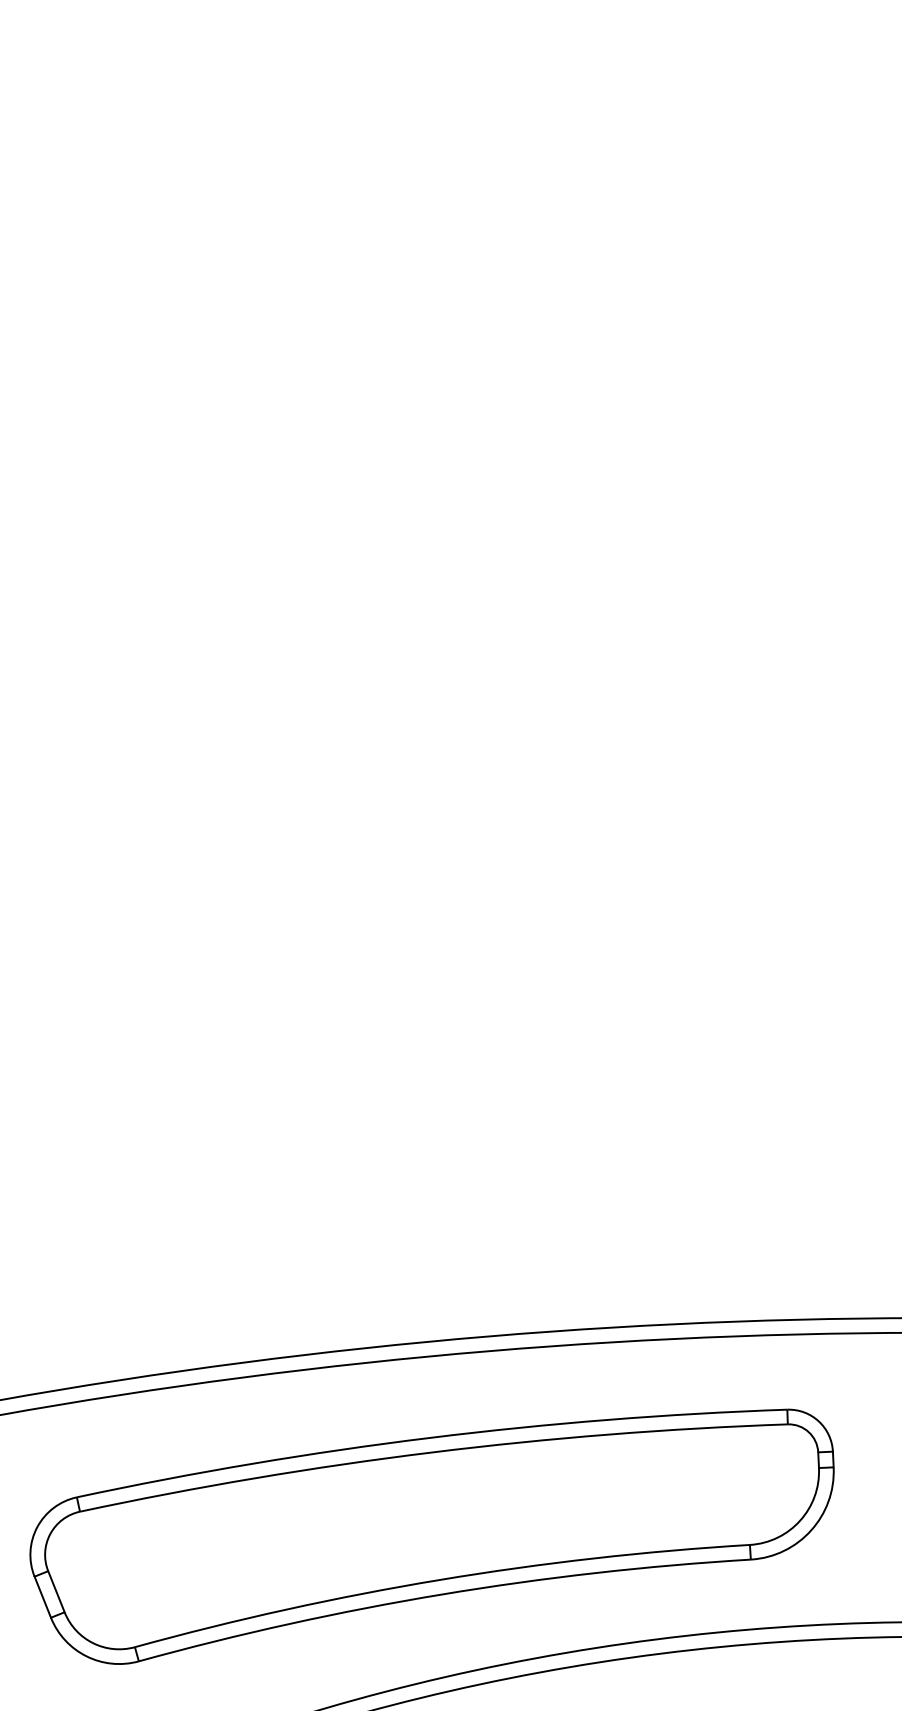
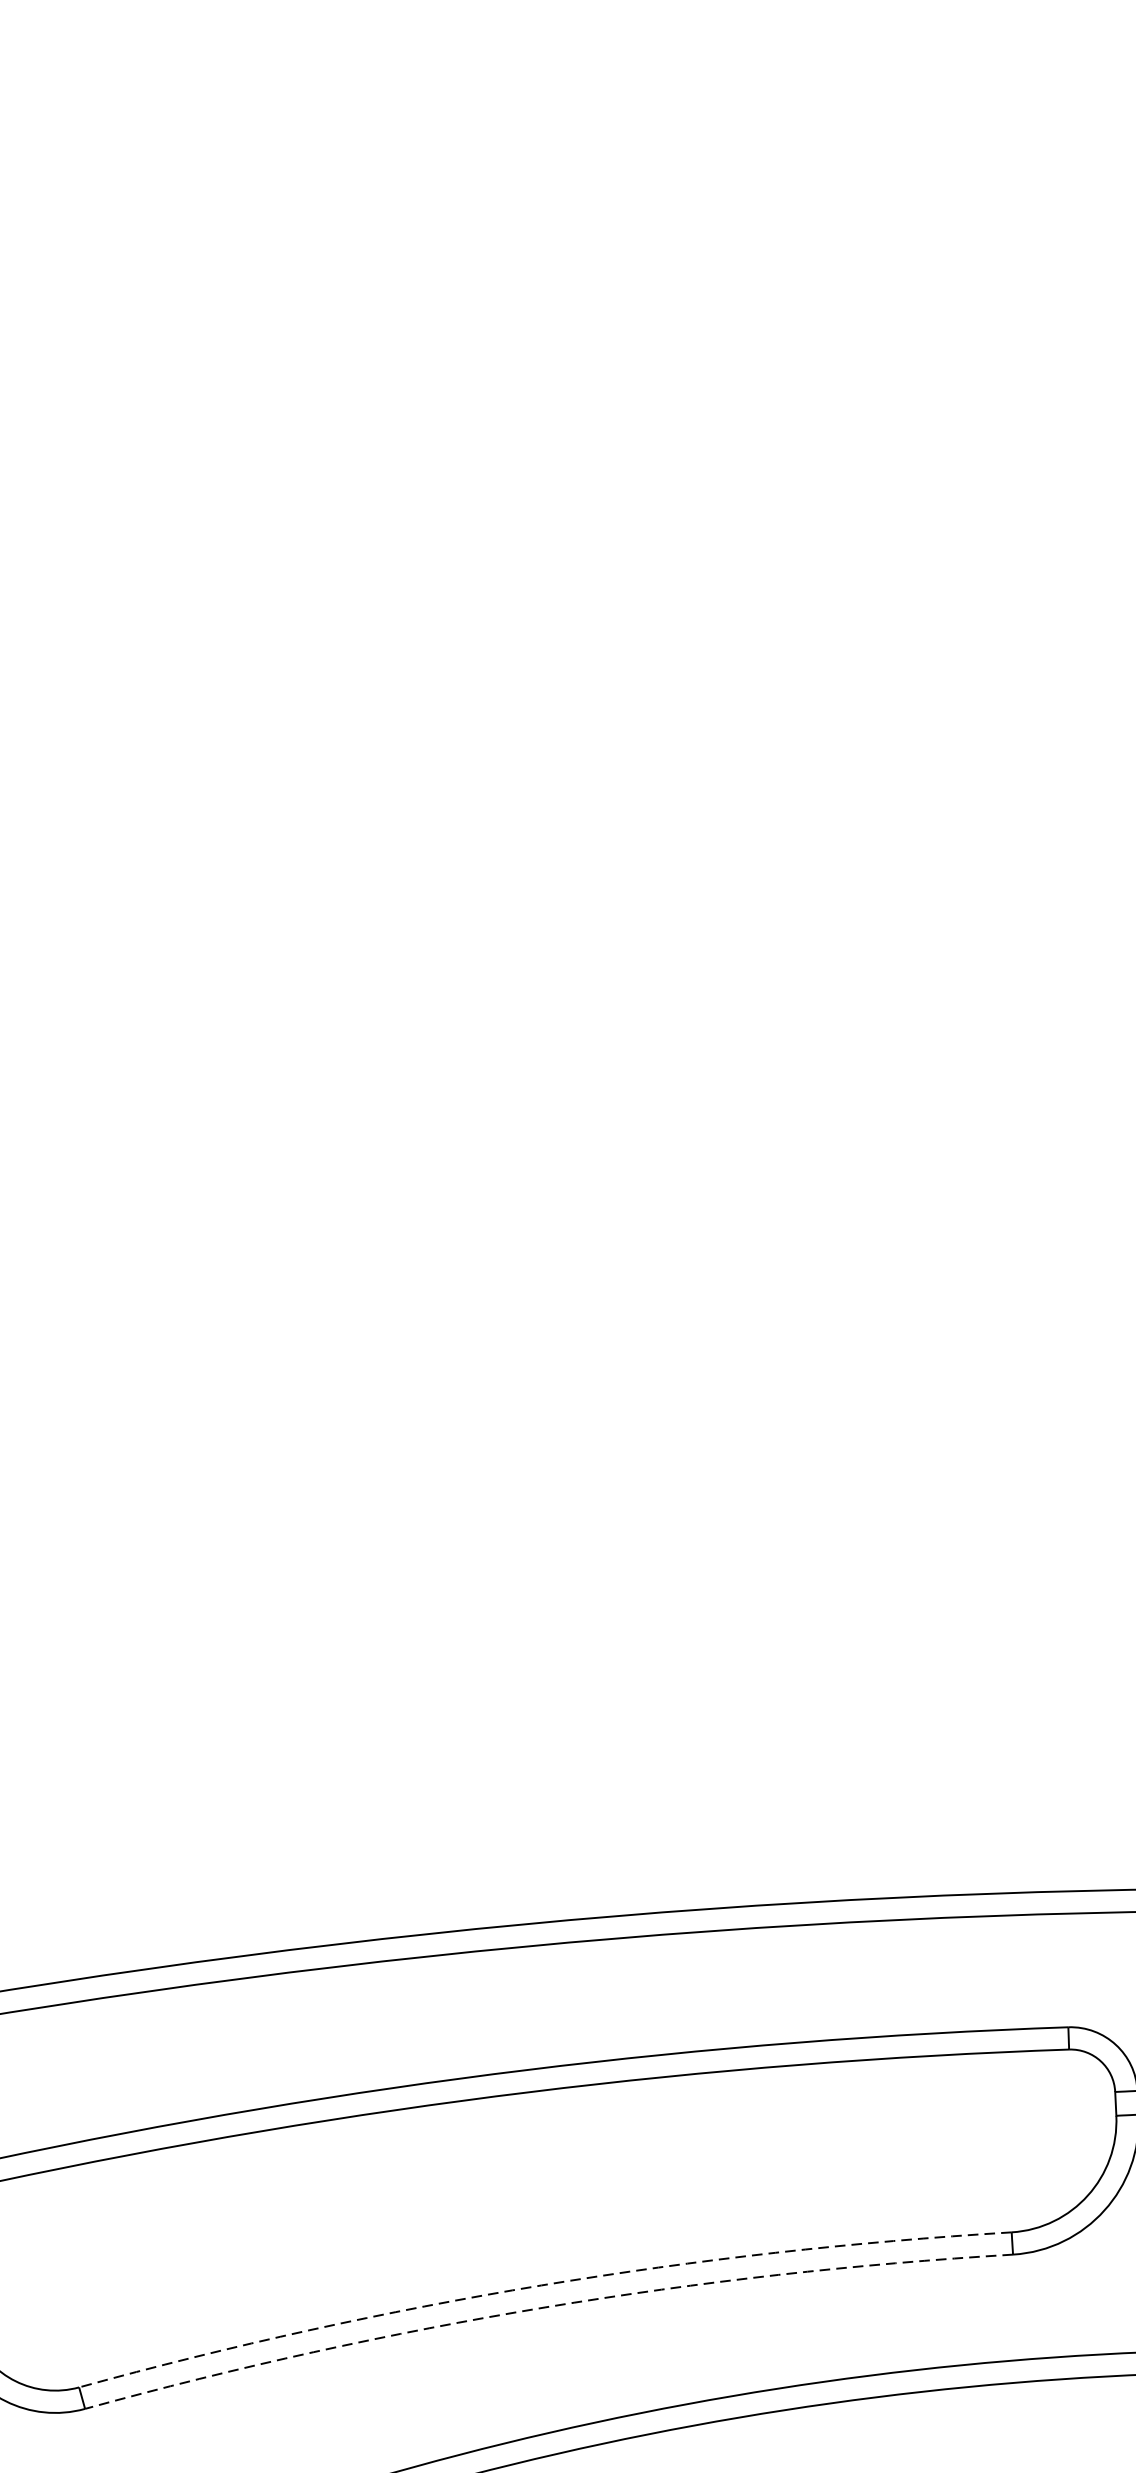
arc: (439, 1579) -> (540, 2284), solid -> dashed
arc: (442, 1594) -> (545, 2307), solid -> dashed

